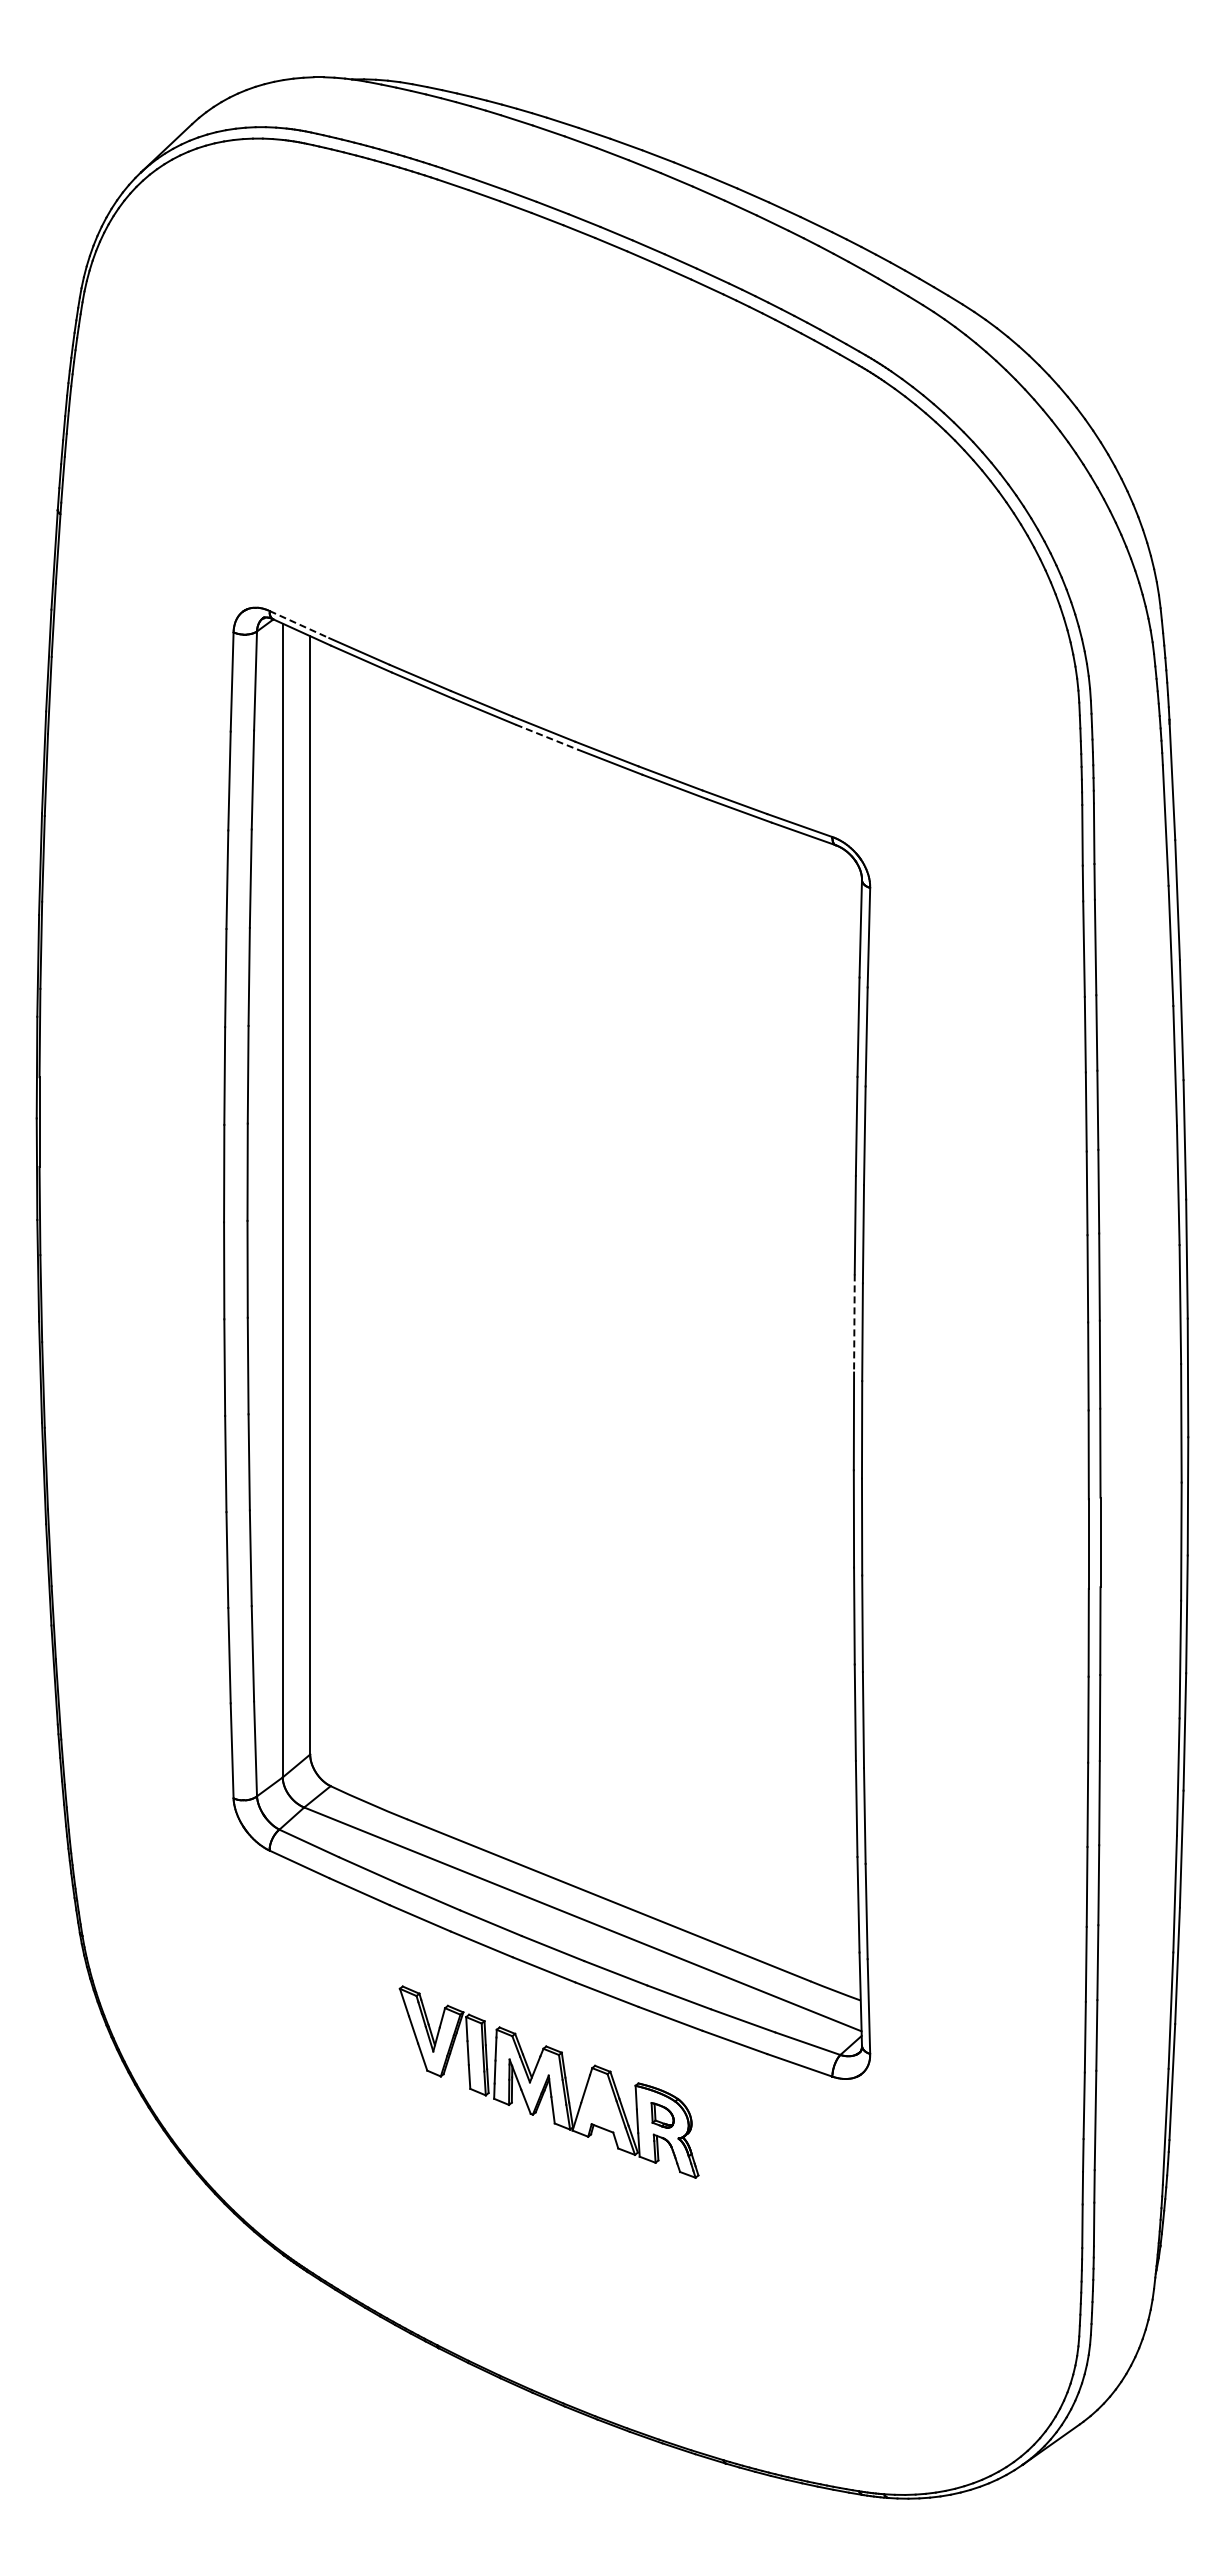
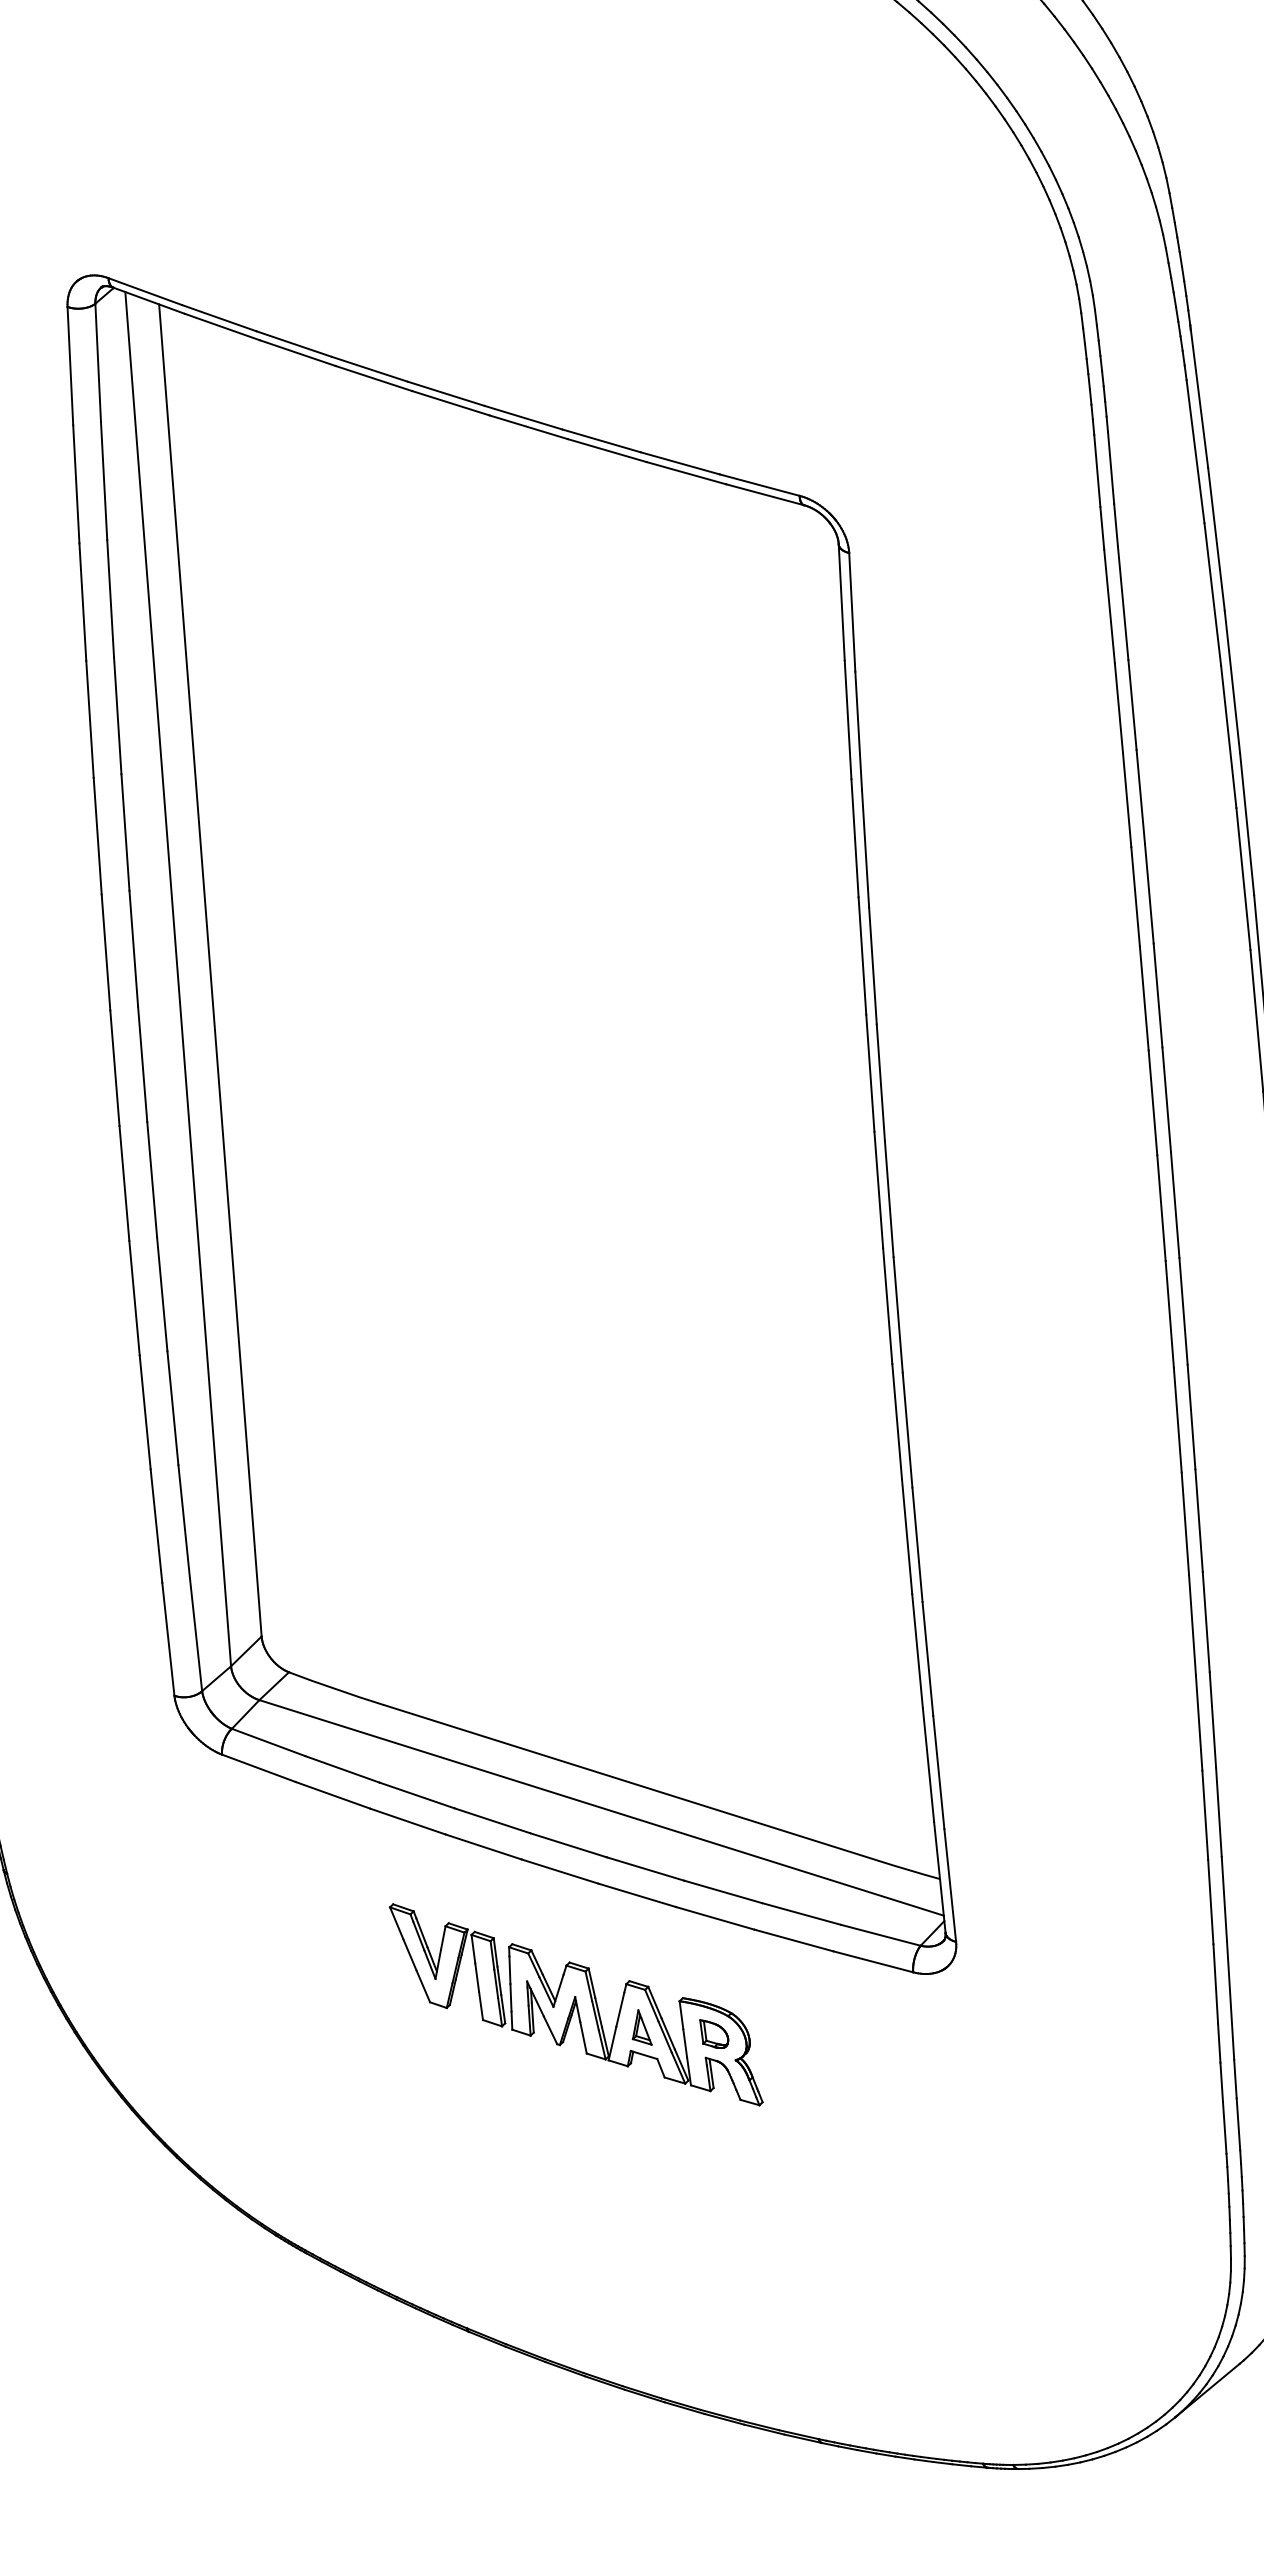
line: (299, 624) -> (145, 291), dashed -> solid
line: (547, 737) -> (451, 403), dashed -> solid
line: (854, 1323) -> (870, 1073), dashed -> solid
part: (601, 2105) -> (640, 2027), added

